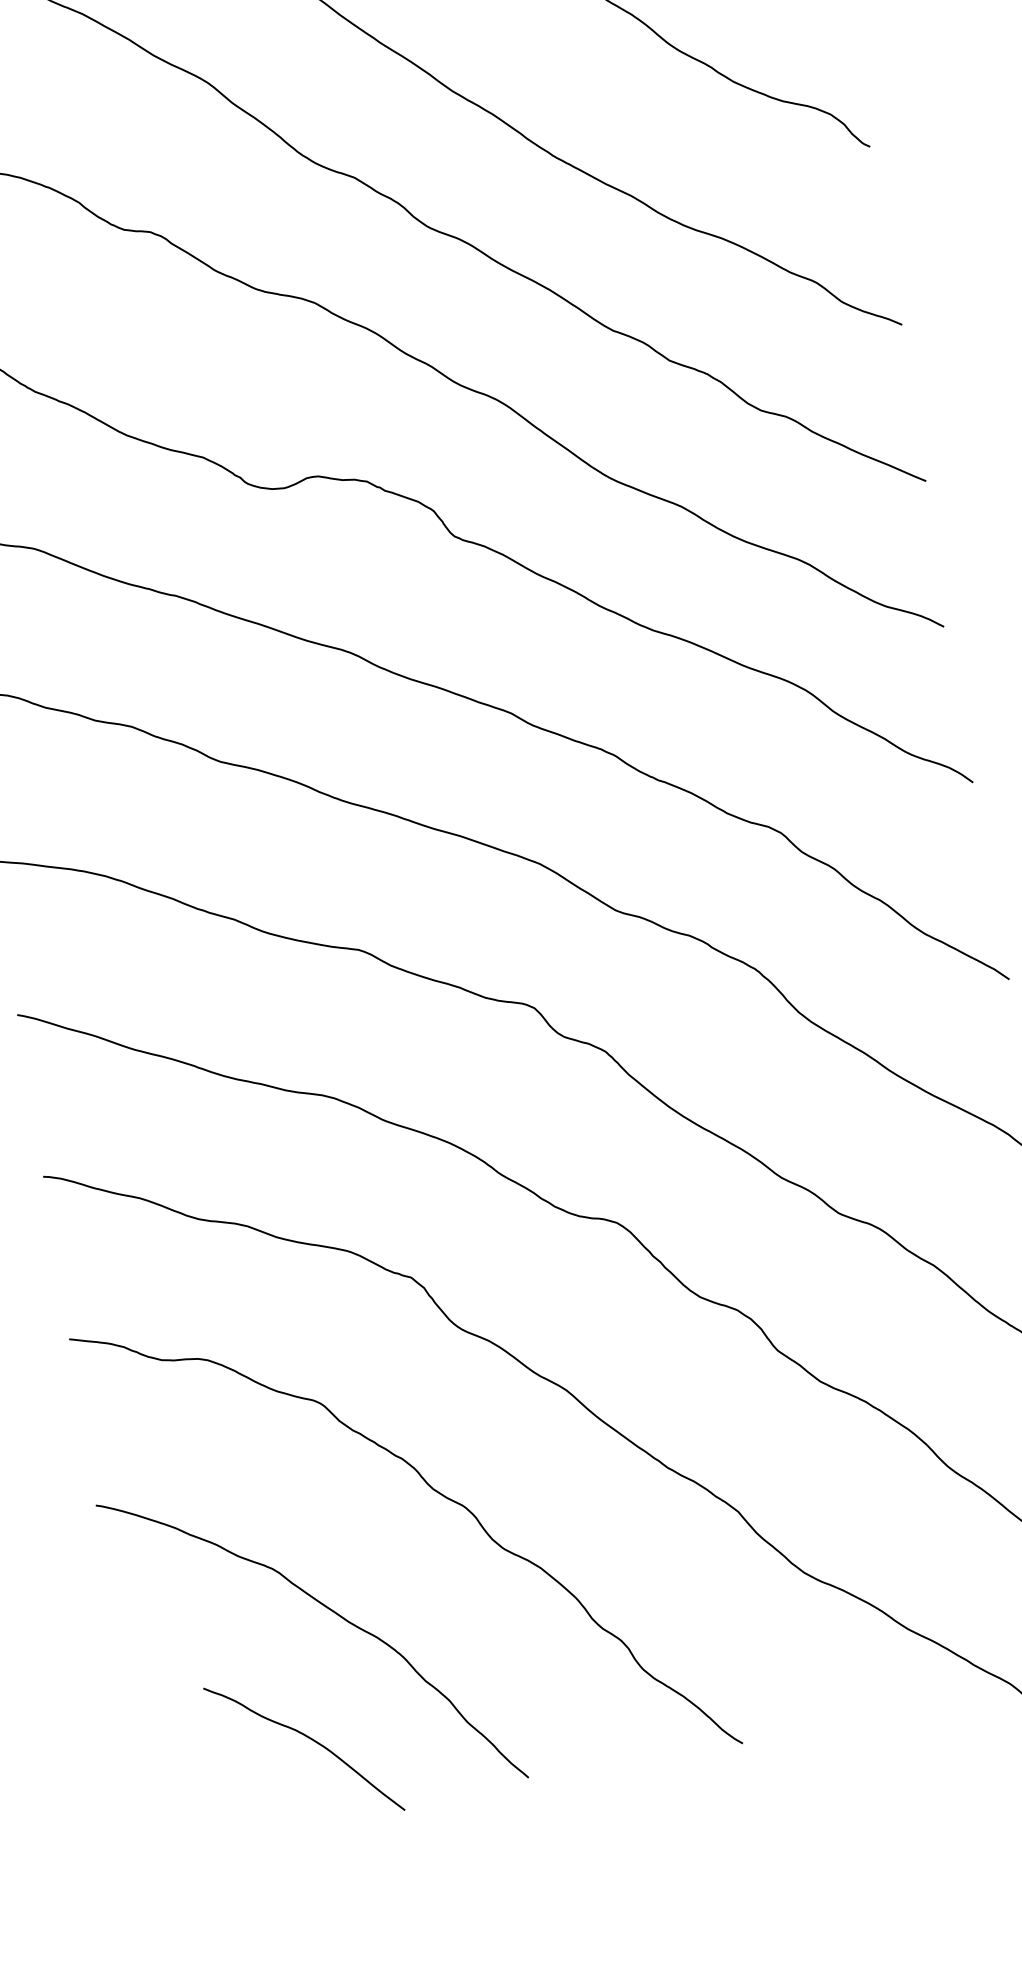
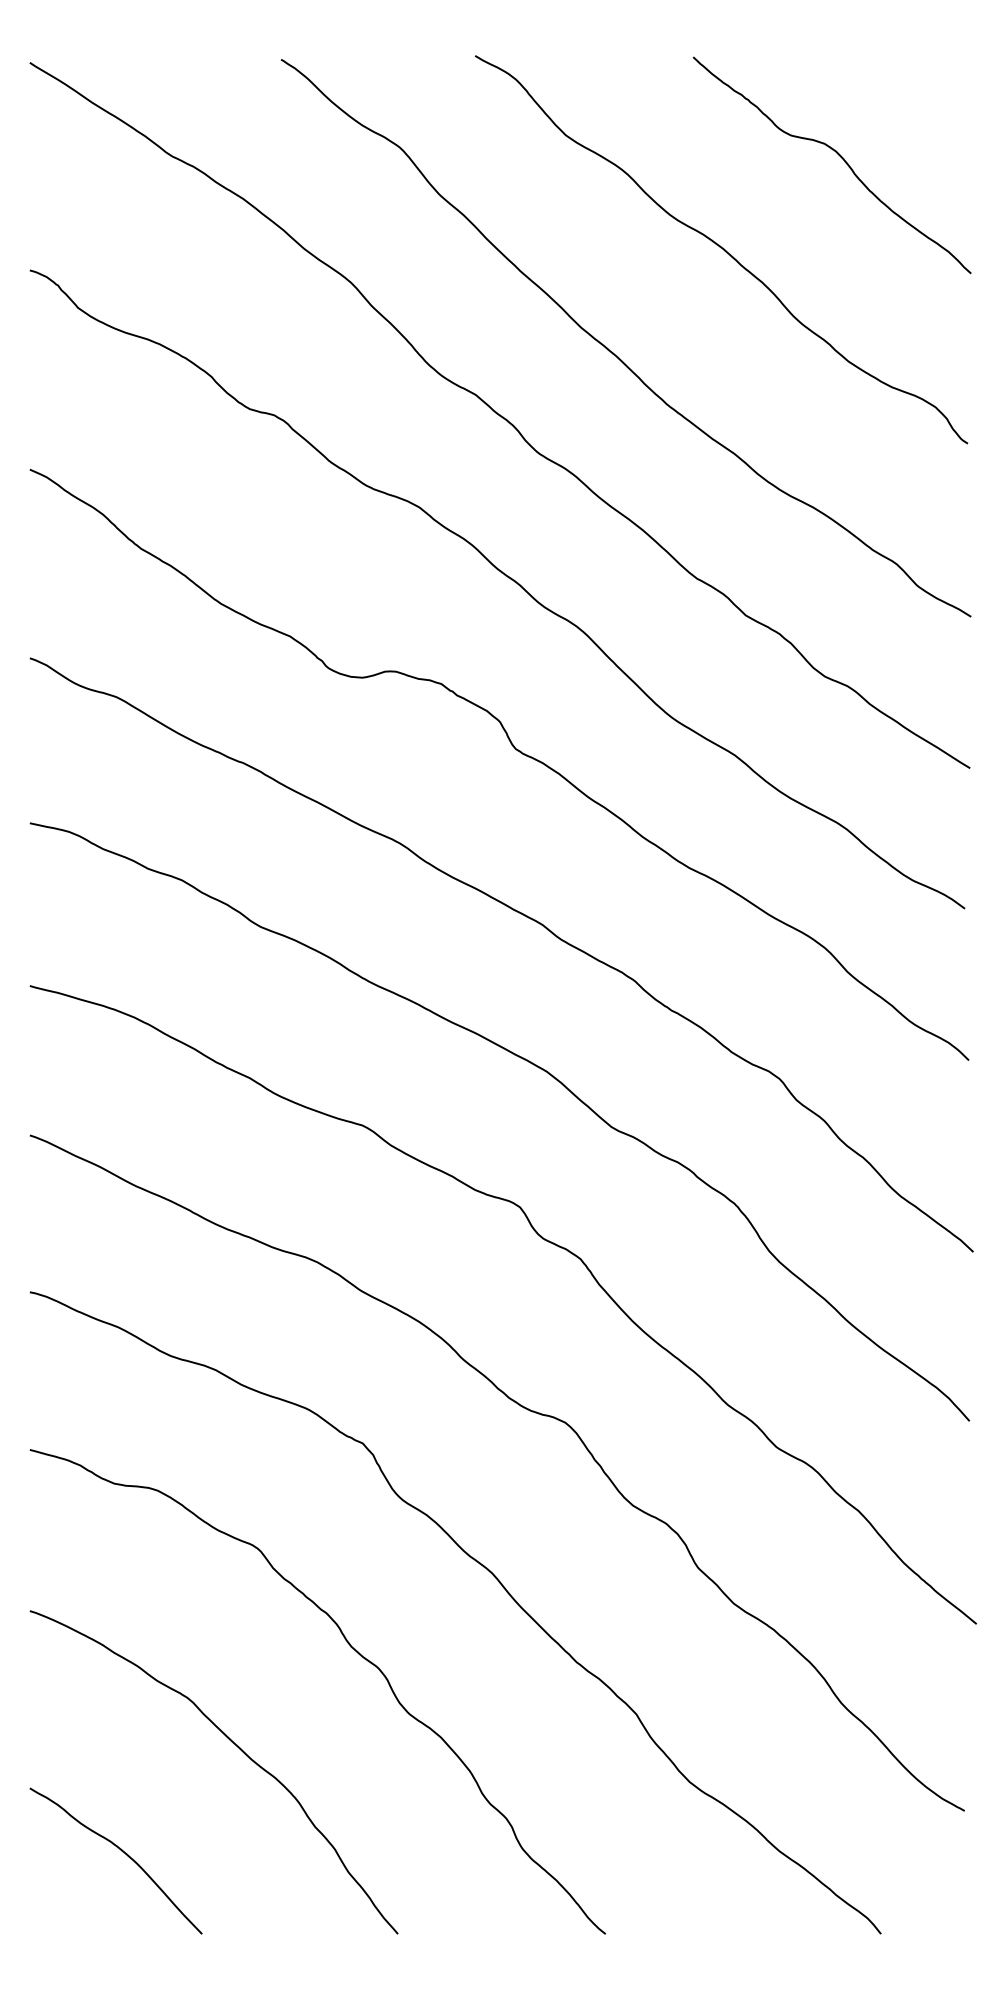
curve: (309, 1739) -> (122, 1852), moved

